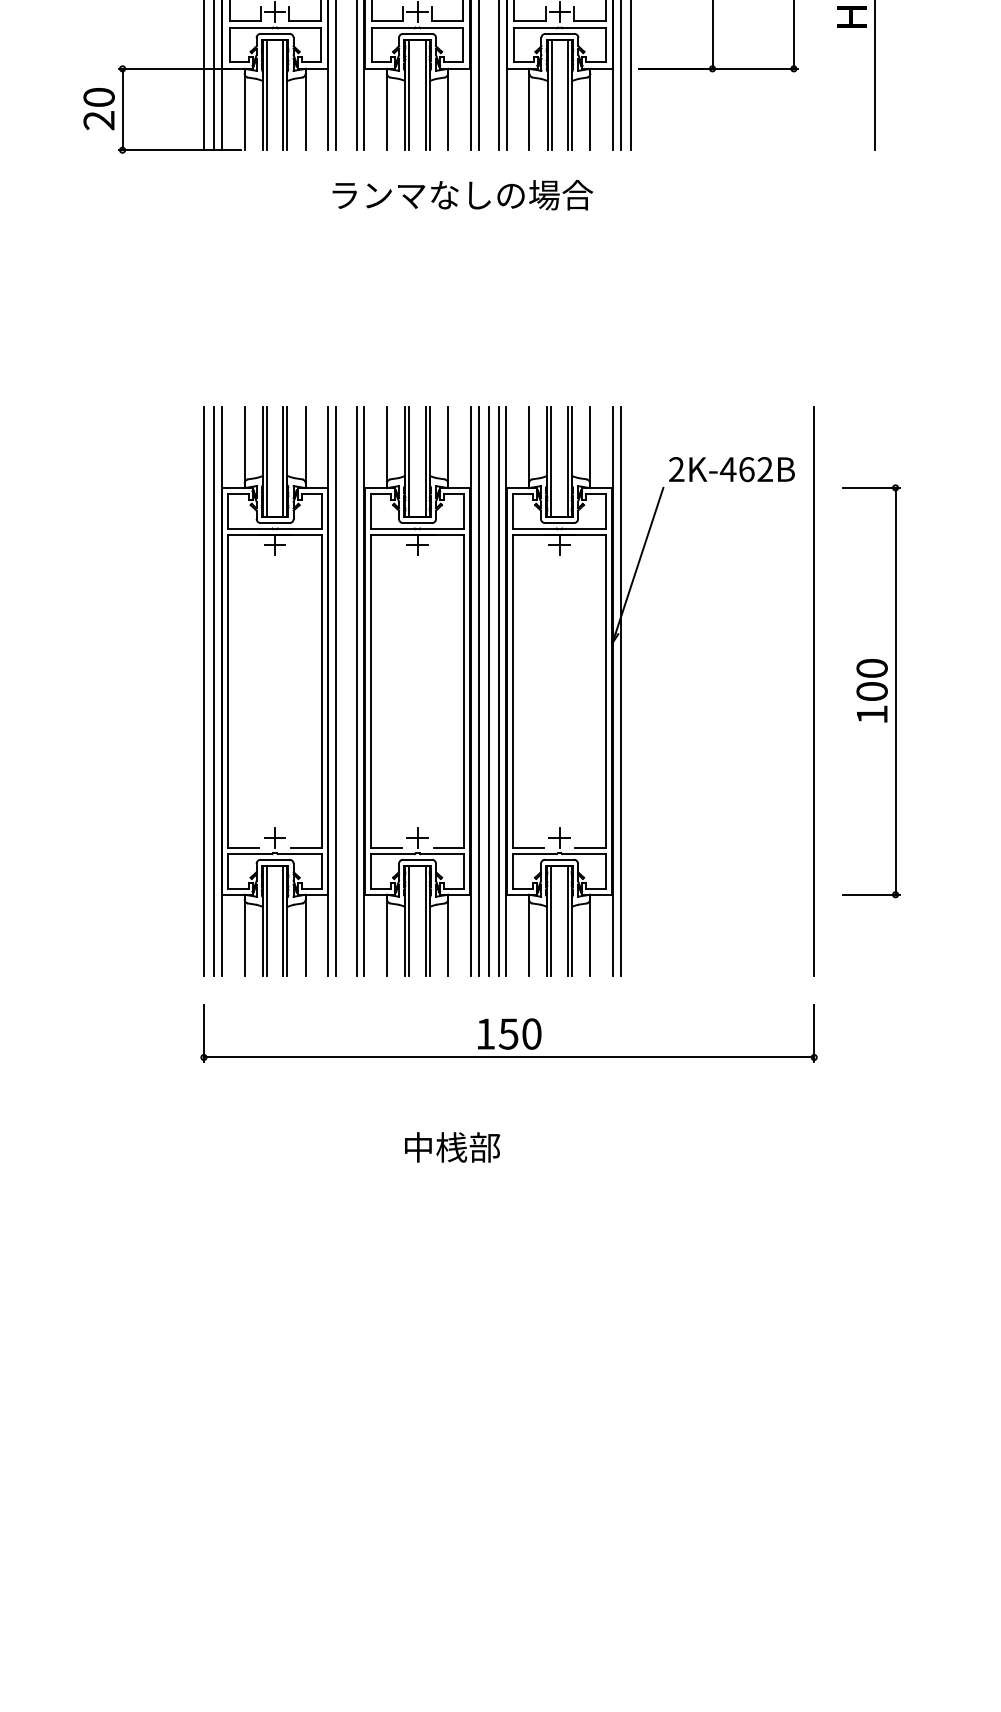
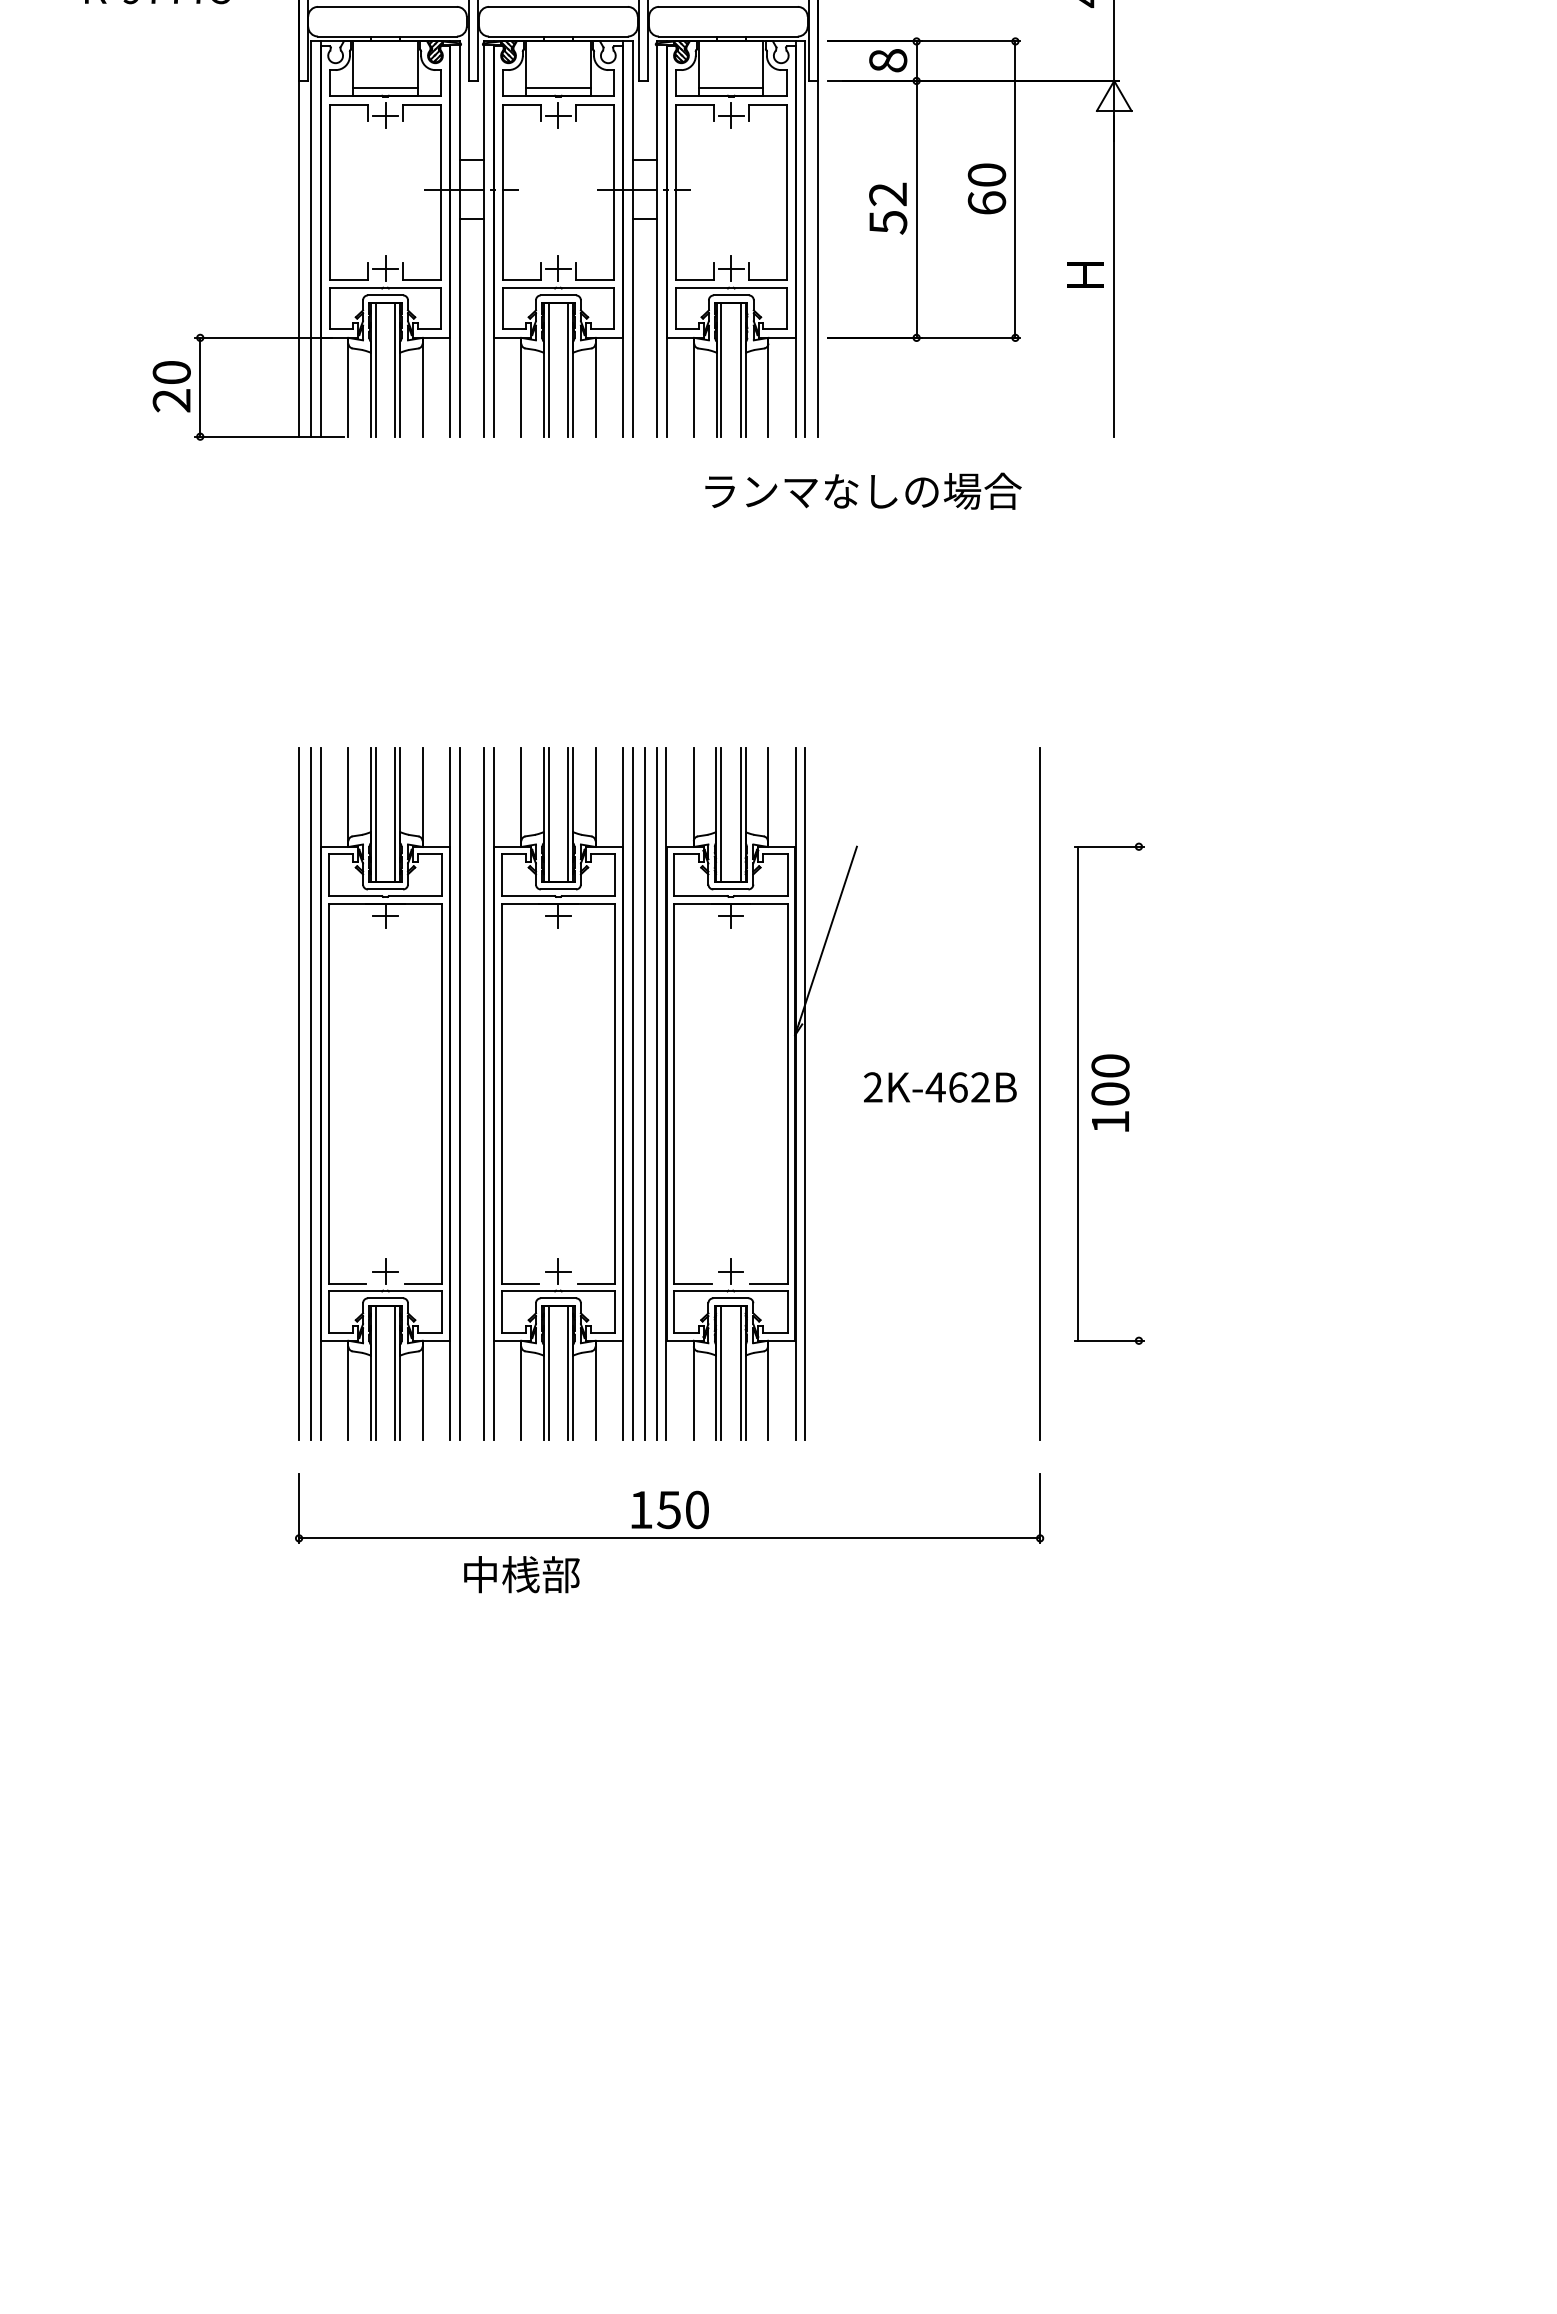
text: (462, 194) -> (863, 490), moved
text: (732, 469) -> (940, 1087), moved
line: (895, 691) -> (1077, 1093), moved
text: (452, 1147) -> (521, 1574), moved

